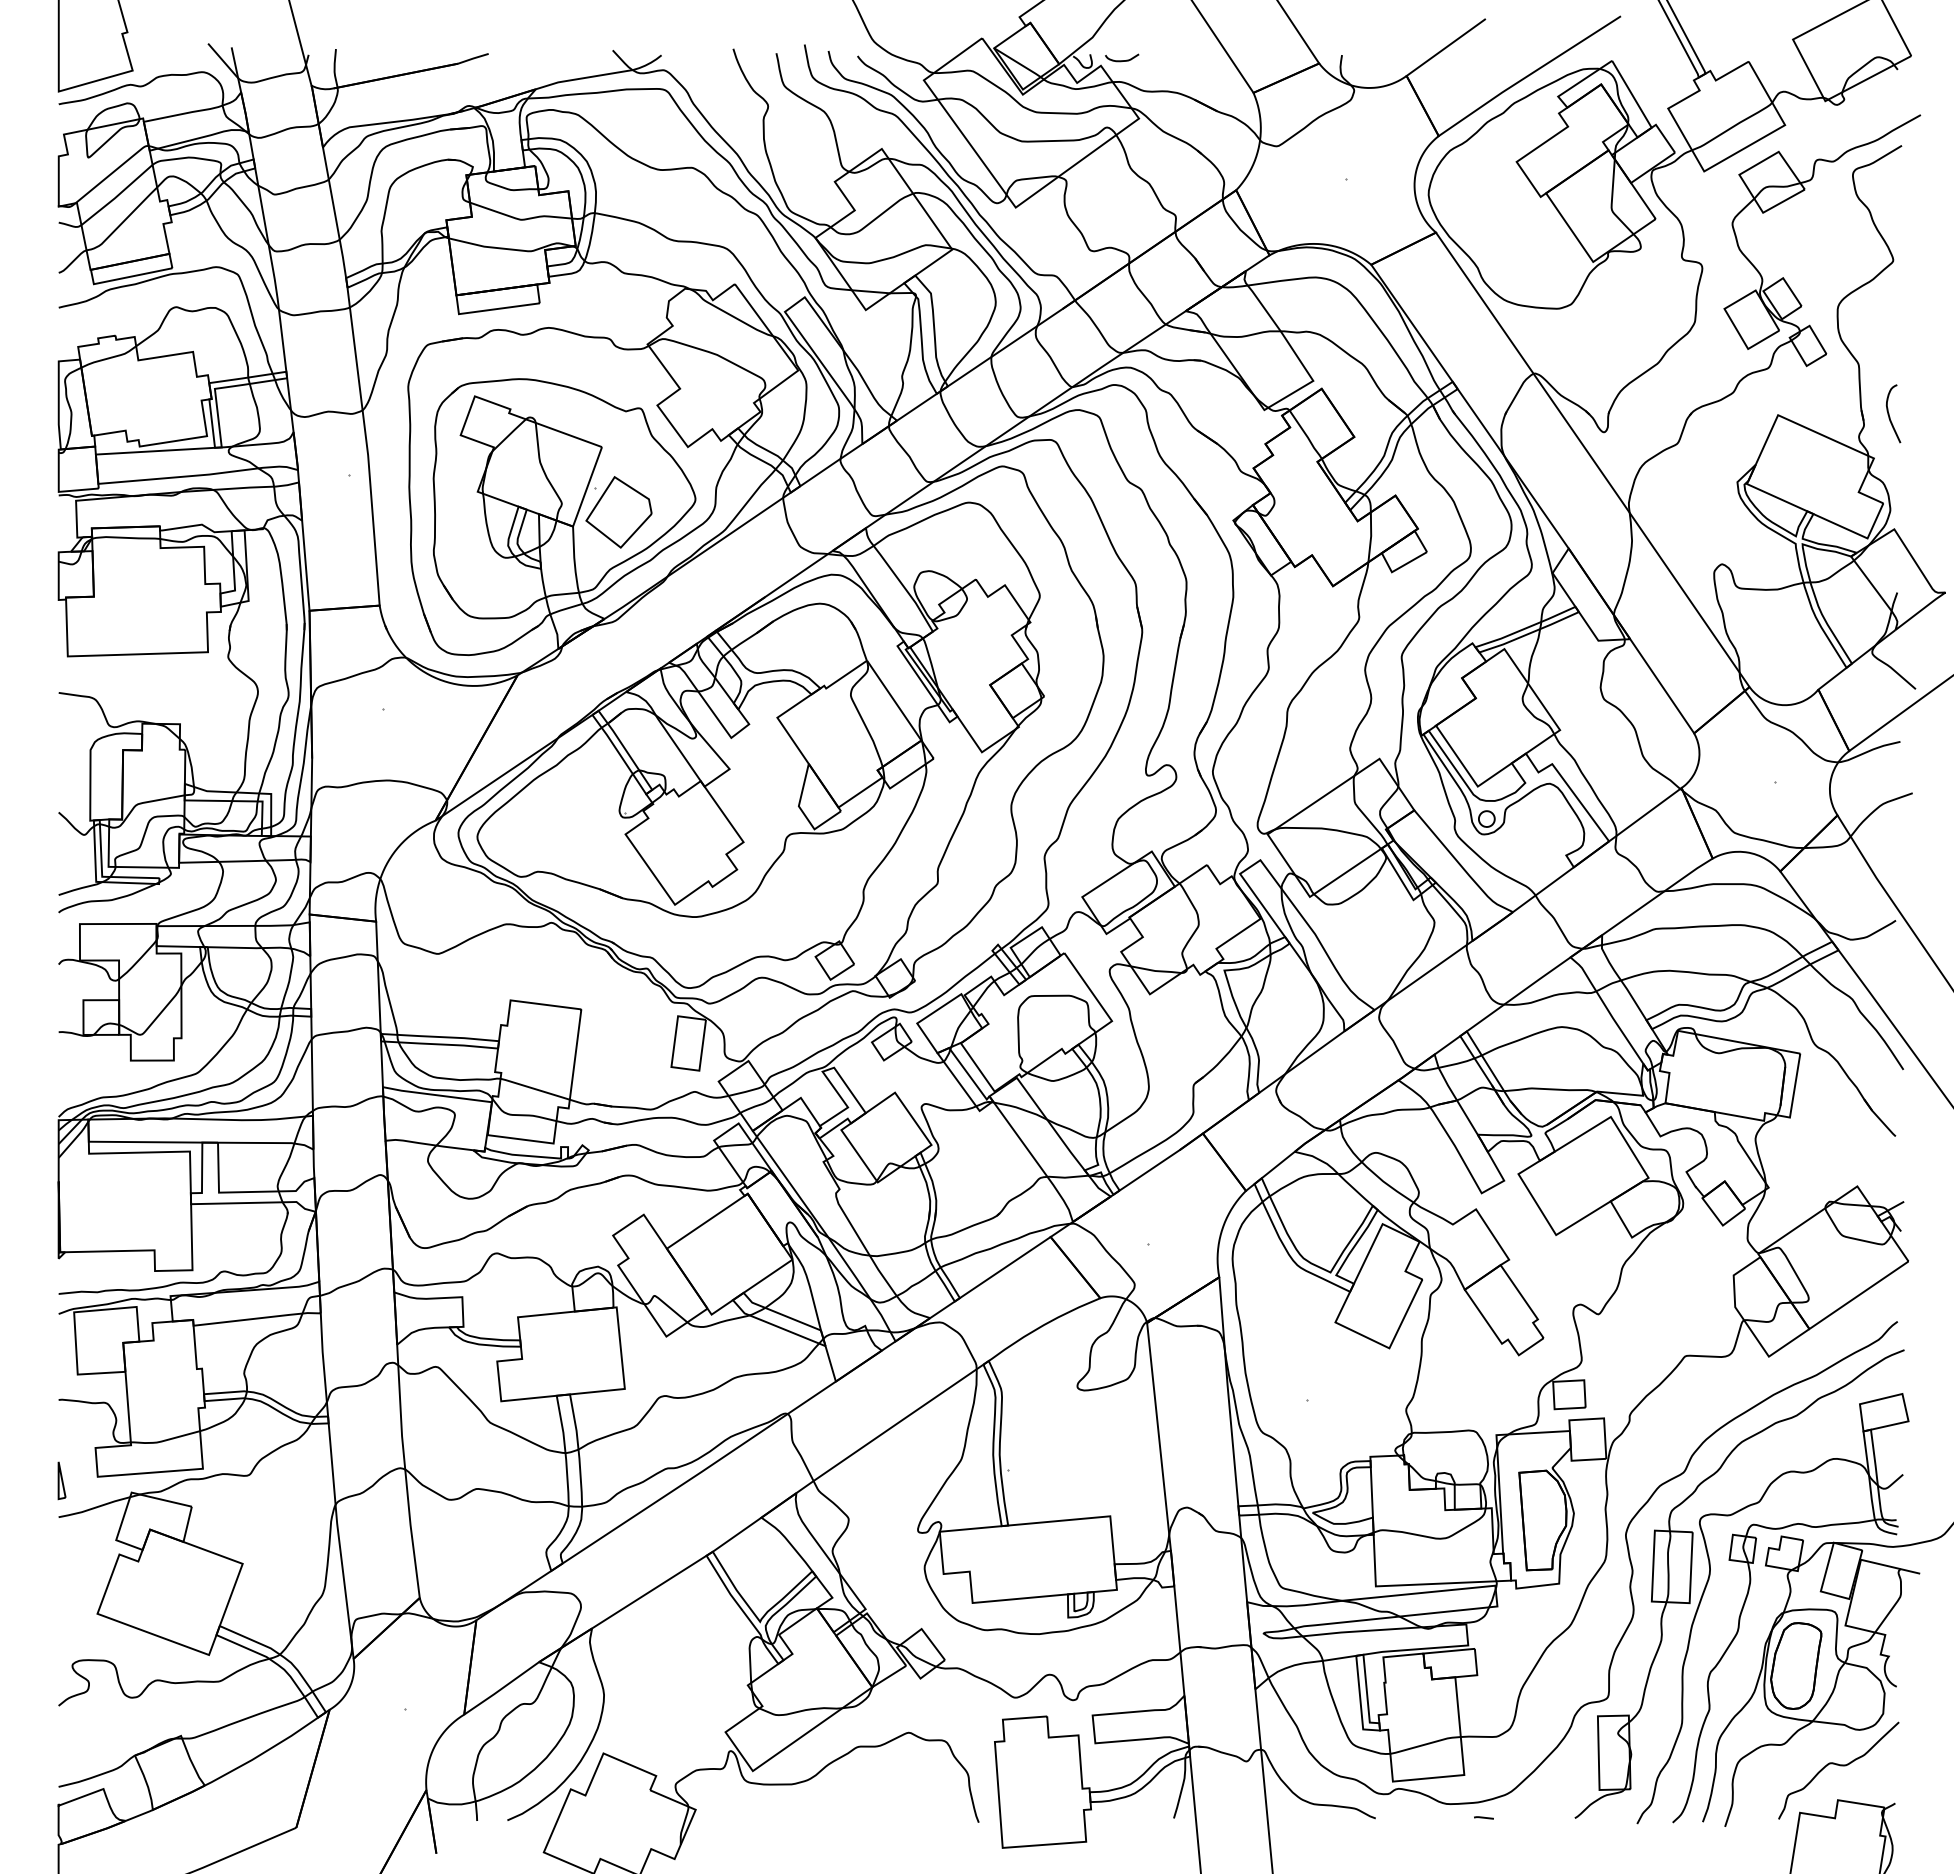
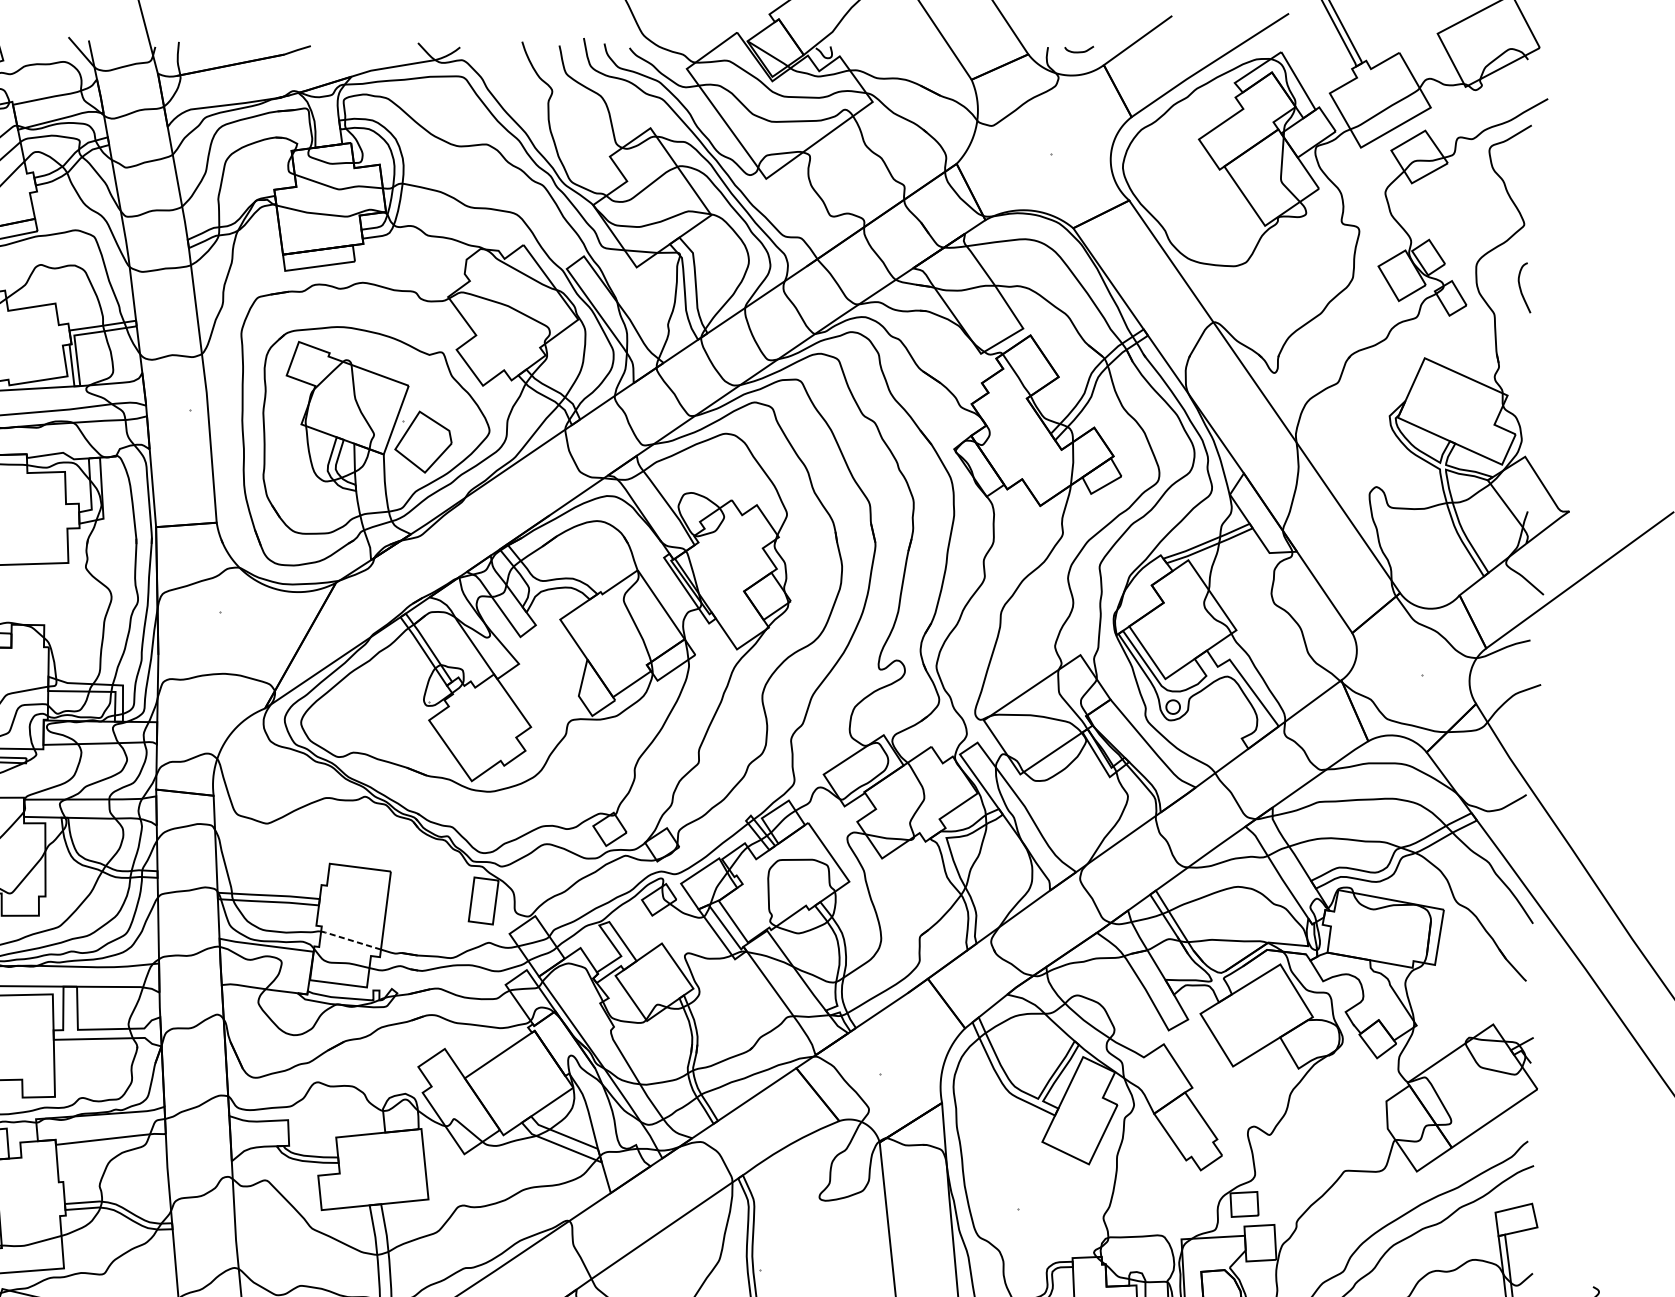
curve: (1122, 60) -> (1079, 51), moved
curve: (1889, 413) -> (1521, 287), moved
line: (533, 1088) -> (349, 939), solid -> dashed

